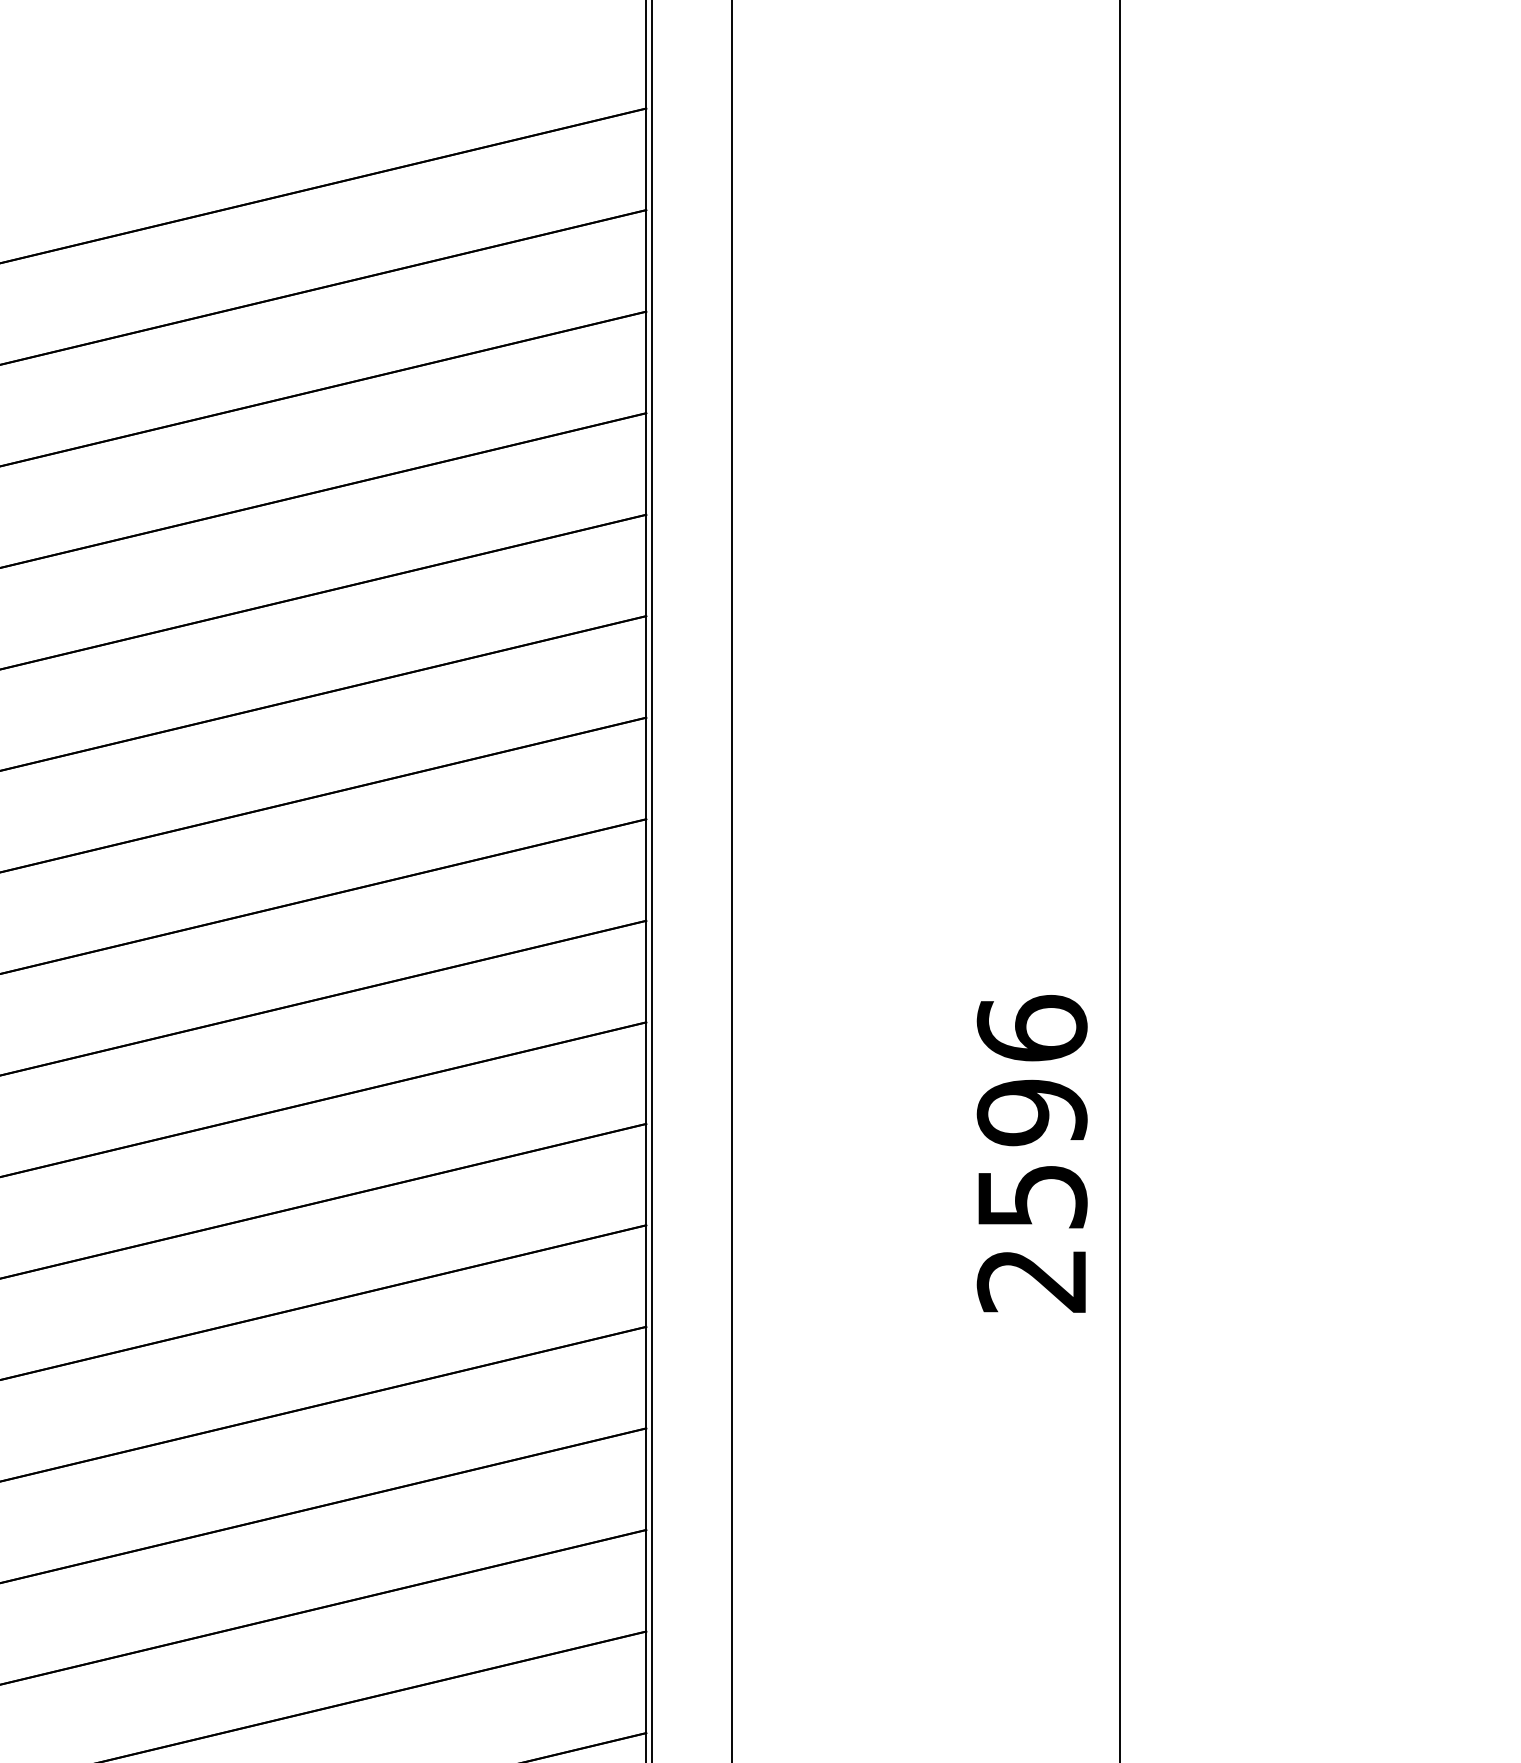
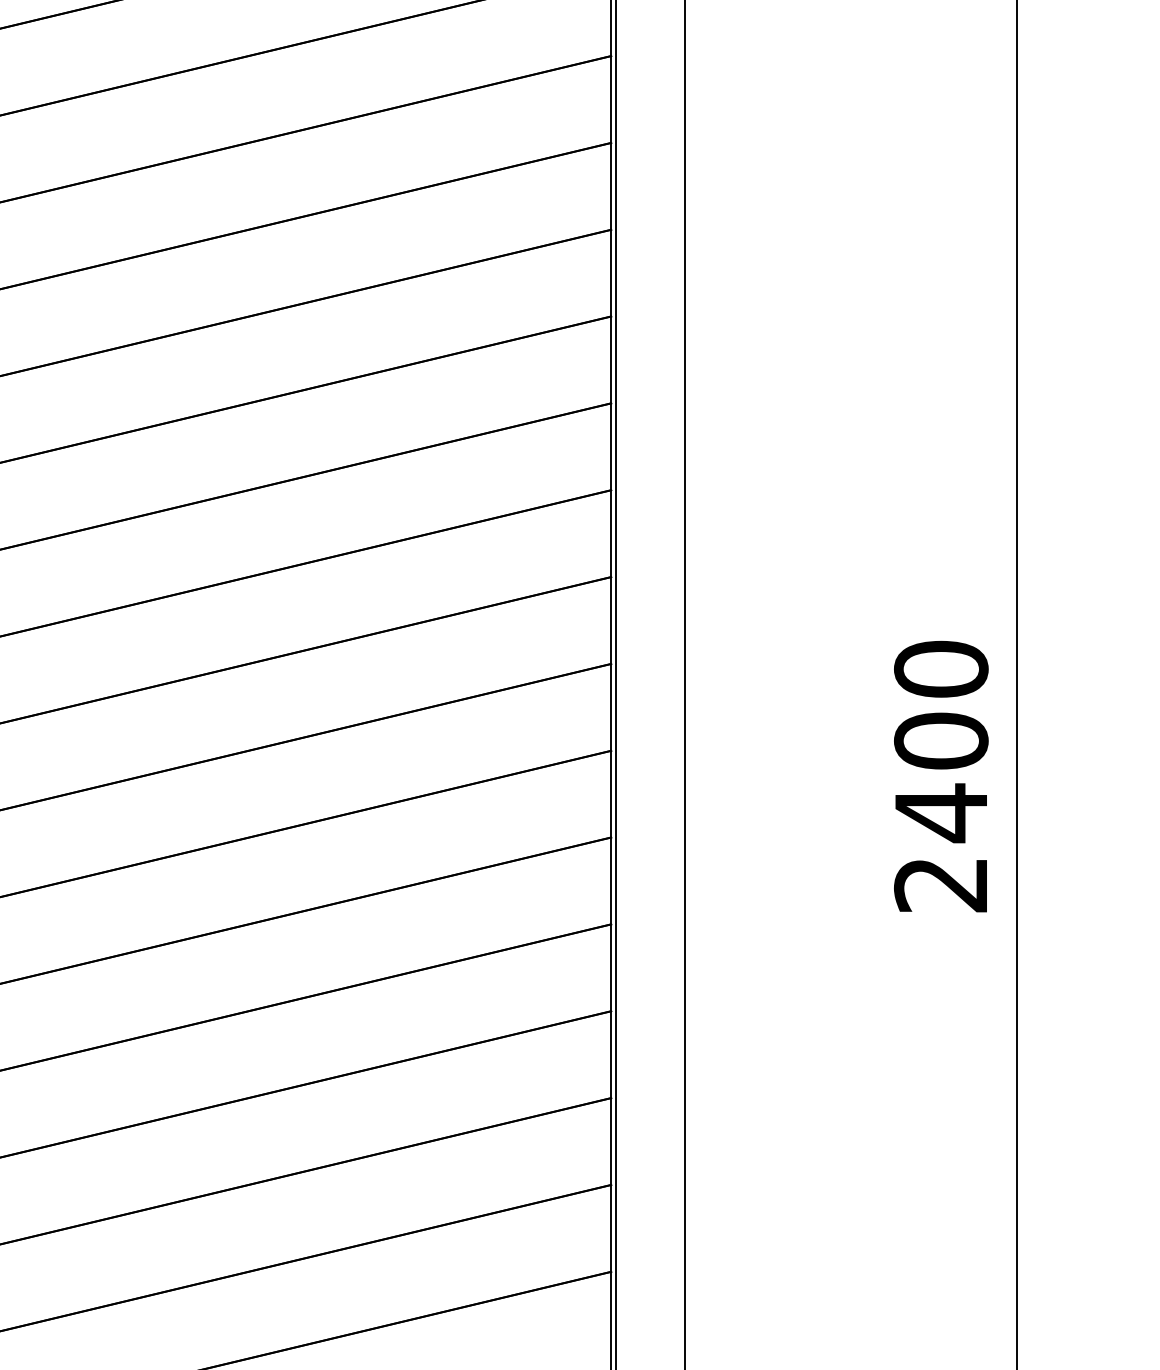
text: (1031, 1113) -> (940, 741), 2596 -> 2400

